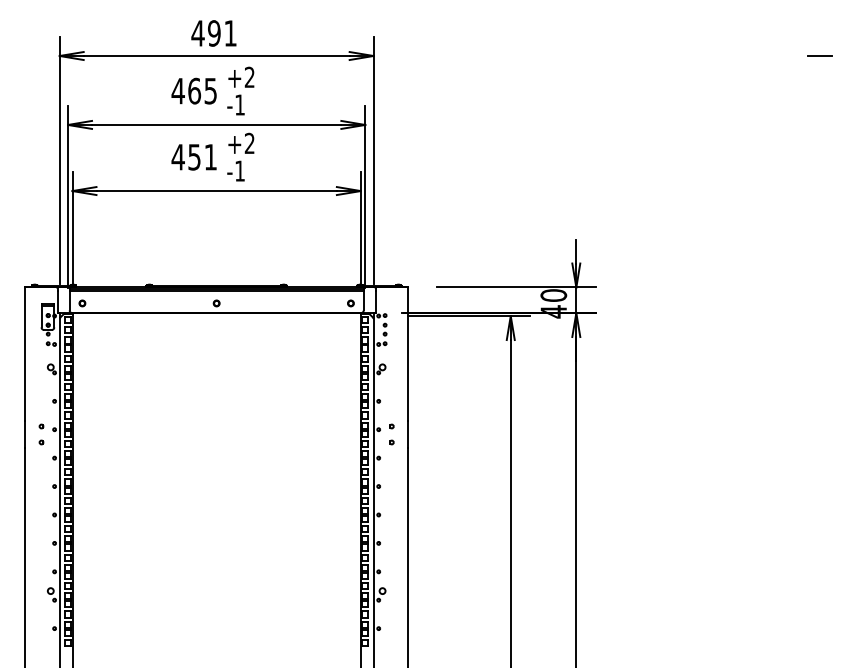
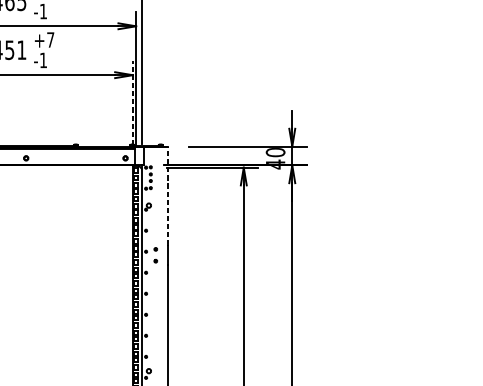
text: (249, 142) -> (50, 39), +2 -> +7
line: (360, 228) -> (132, 102), solid -> dashed
line: (408, 354) -> (168, 196), solid -> dashed

